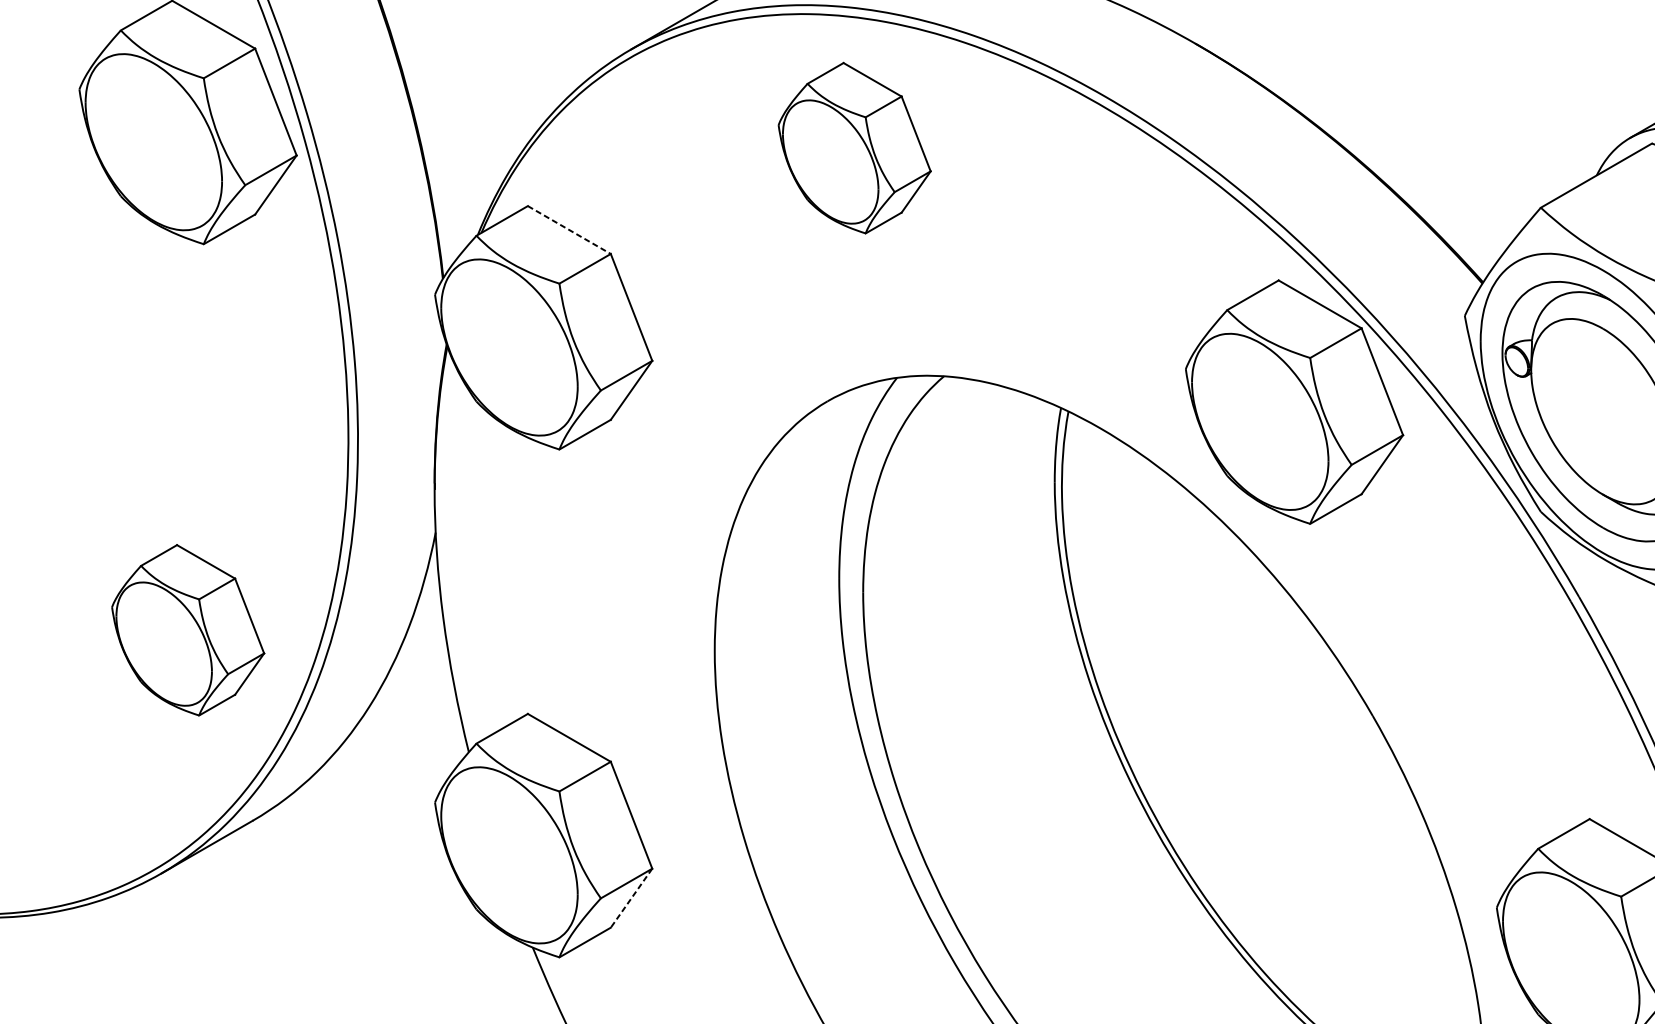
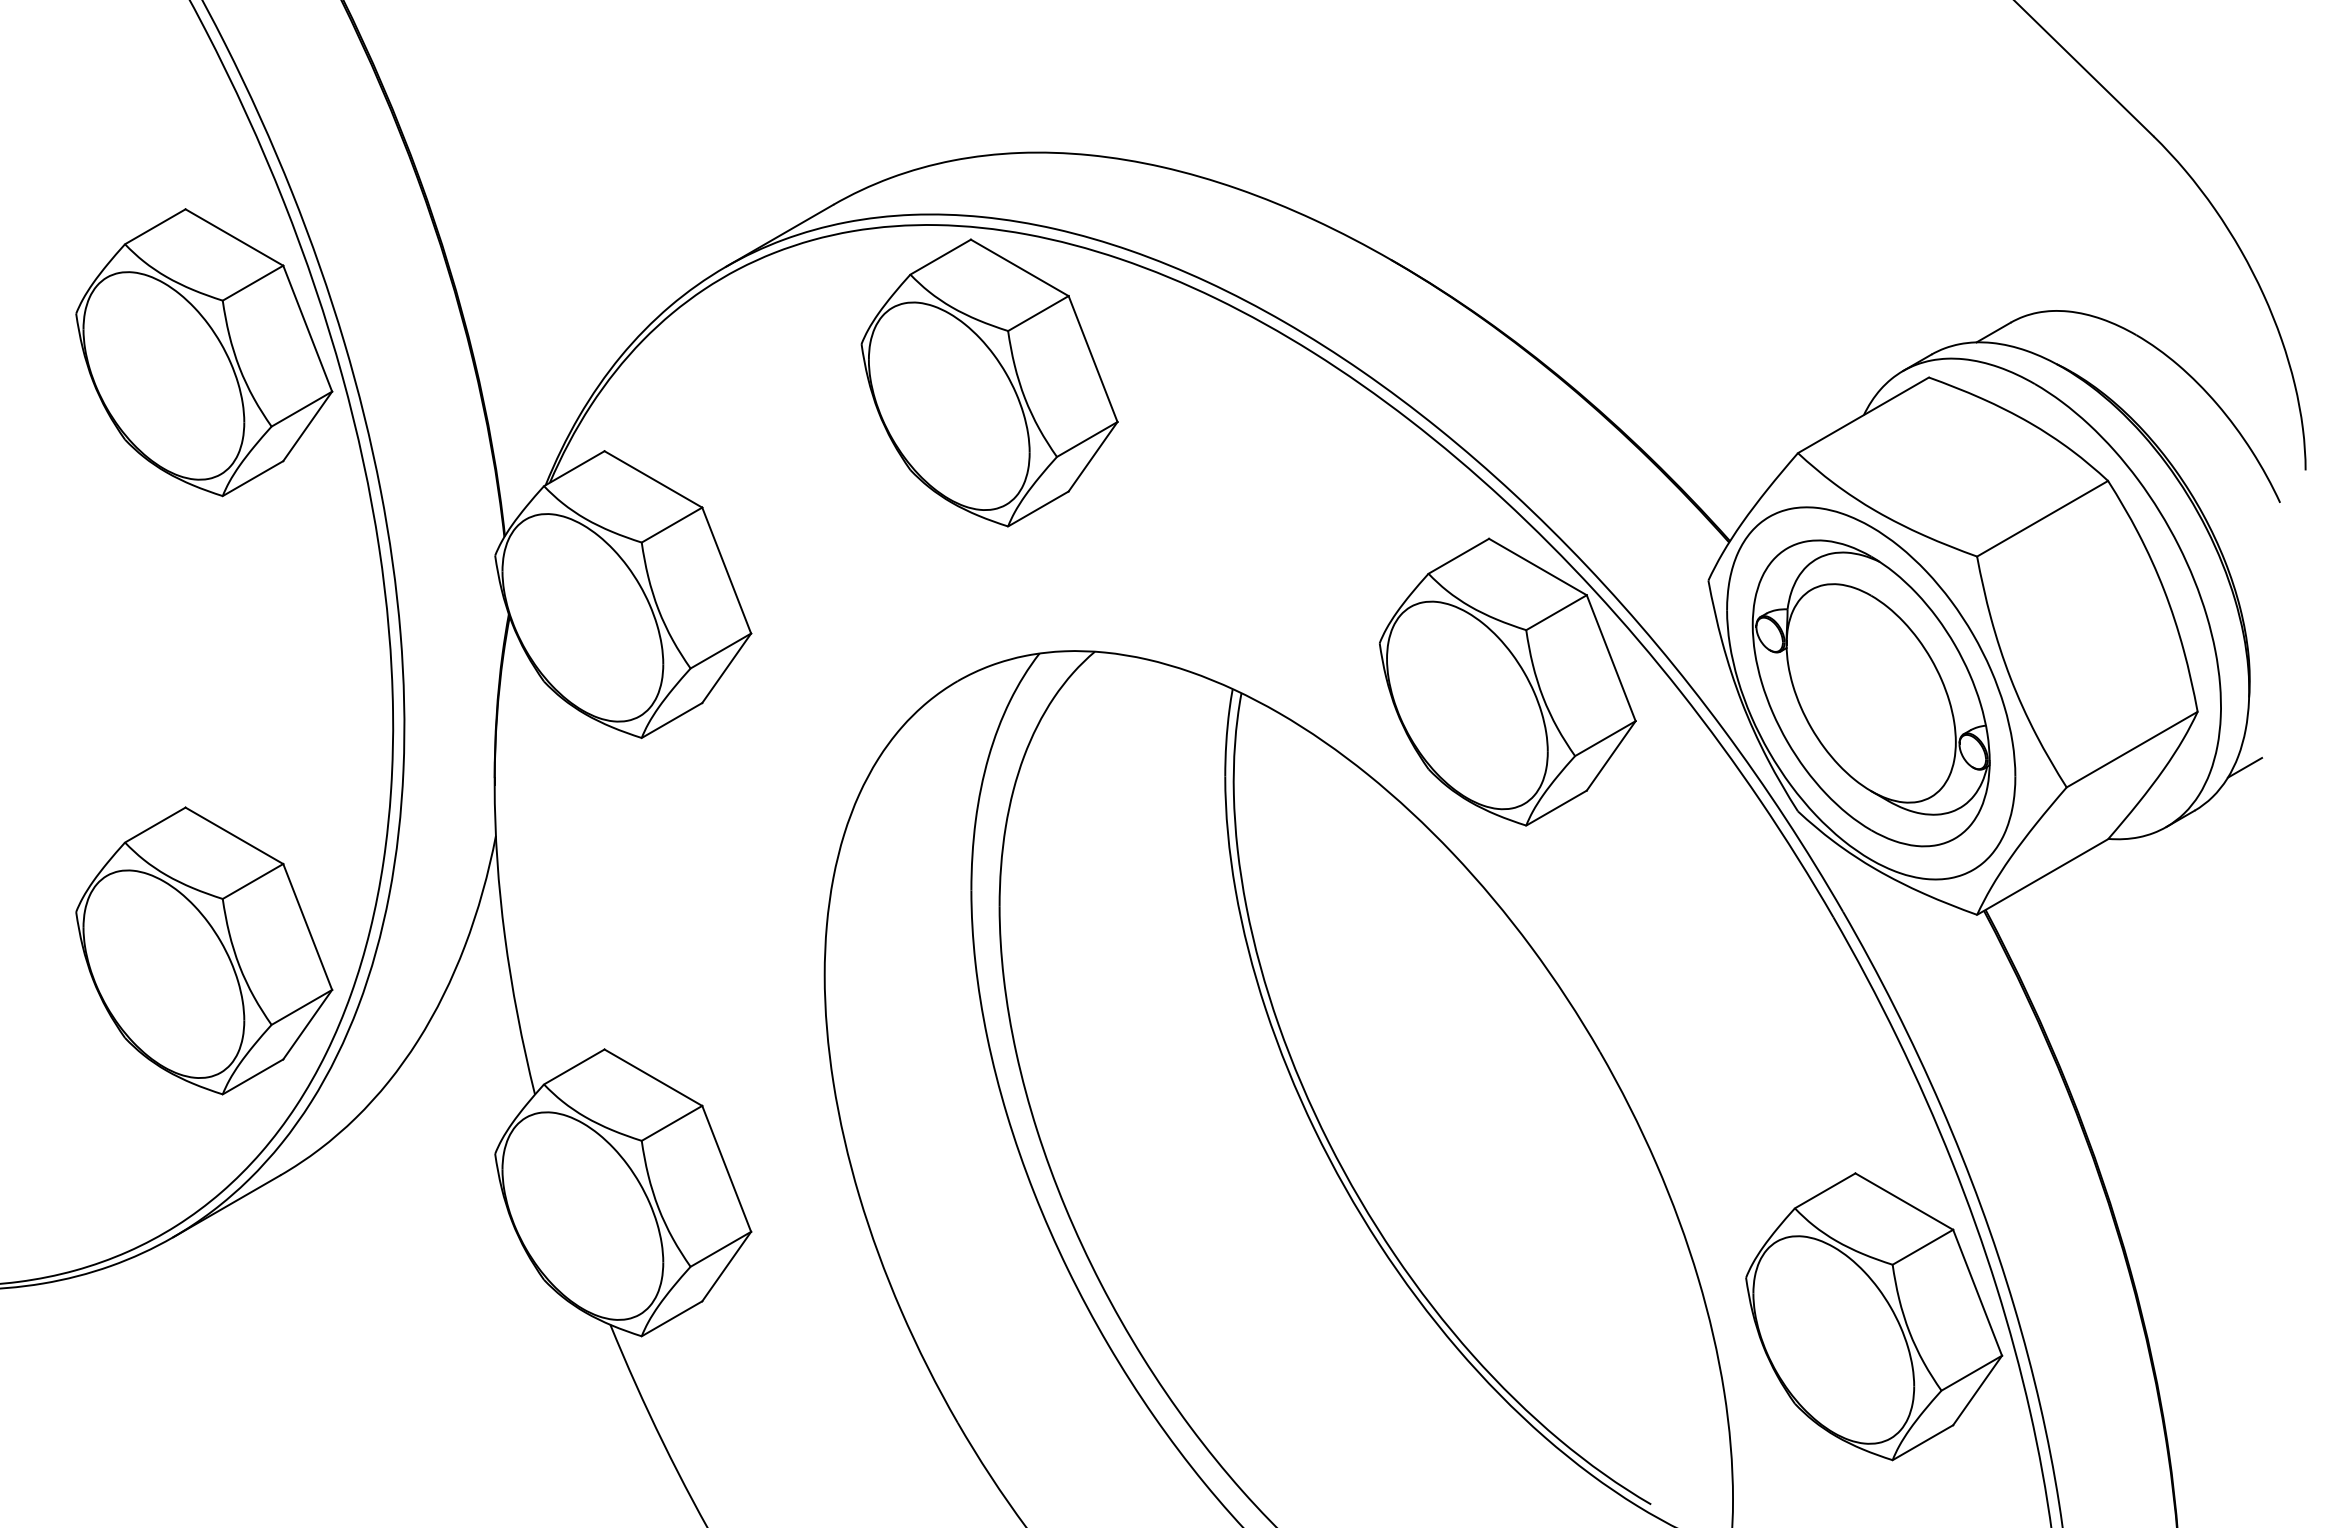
part: (854, 147) -> (989, 382), size x1.43
line: (569, 230) -> (653, 479), dashed -> solid
part: (188, 629) -> (204, 950), size x1.43
line: (631, 898) -> (726, 1267), dashed -> solid

